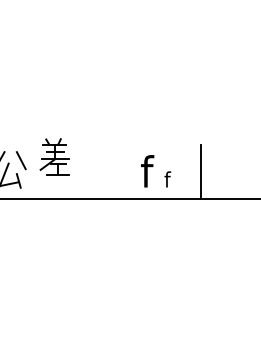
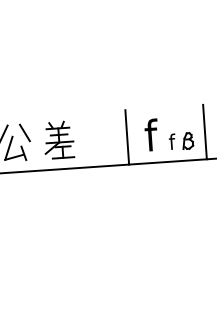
part: (54, 156) -> (58, 139), moved
line: (123, 171) -> (127, 136), added
part: (183, 179) -> (188, 140), added

